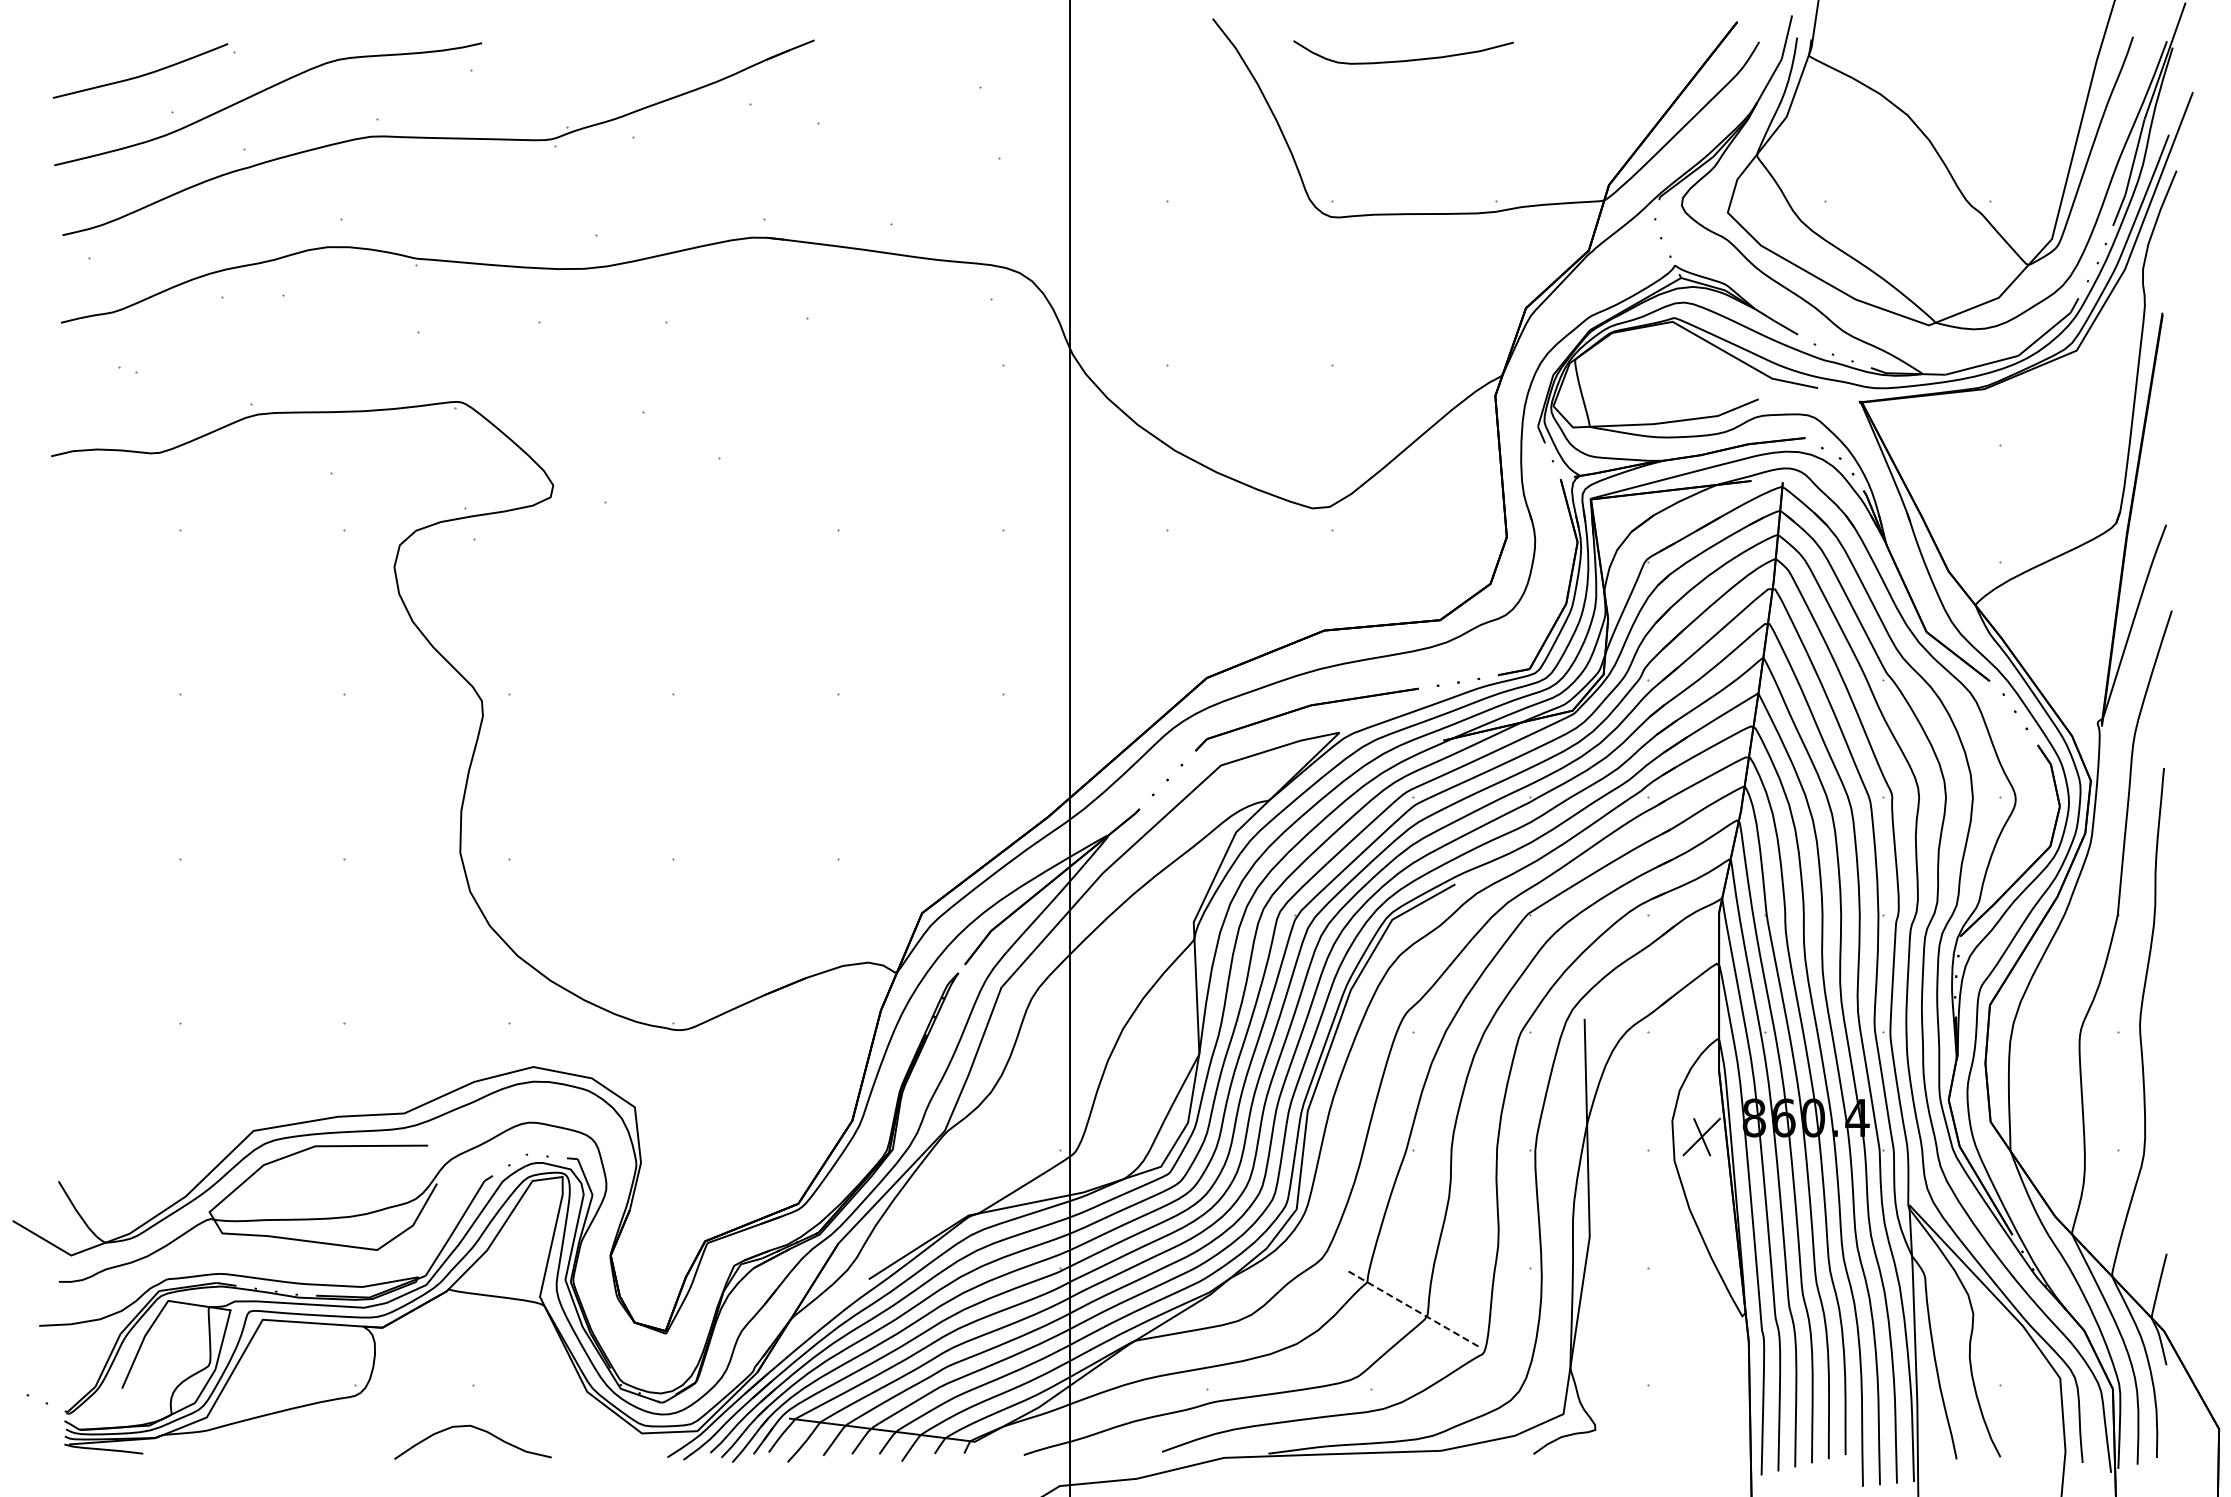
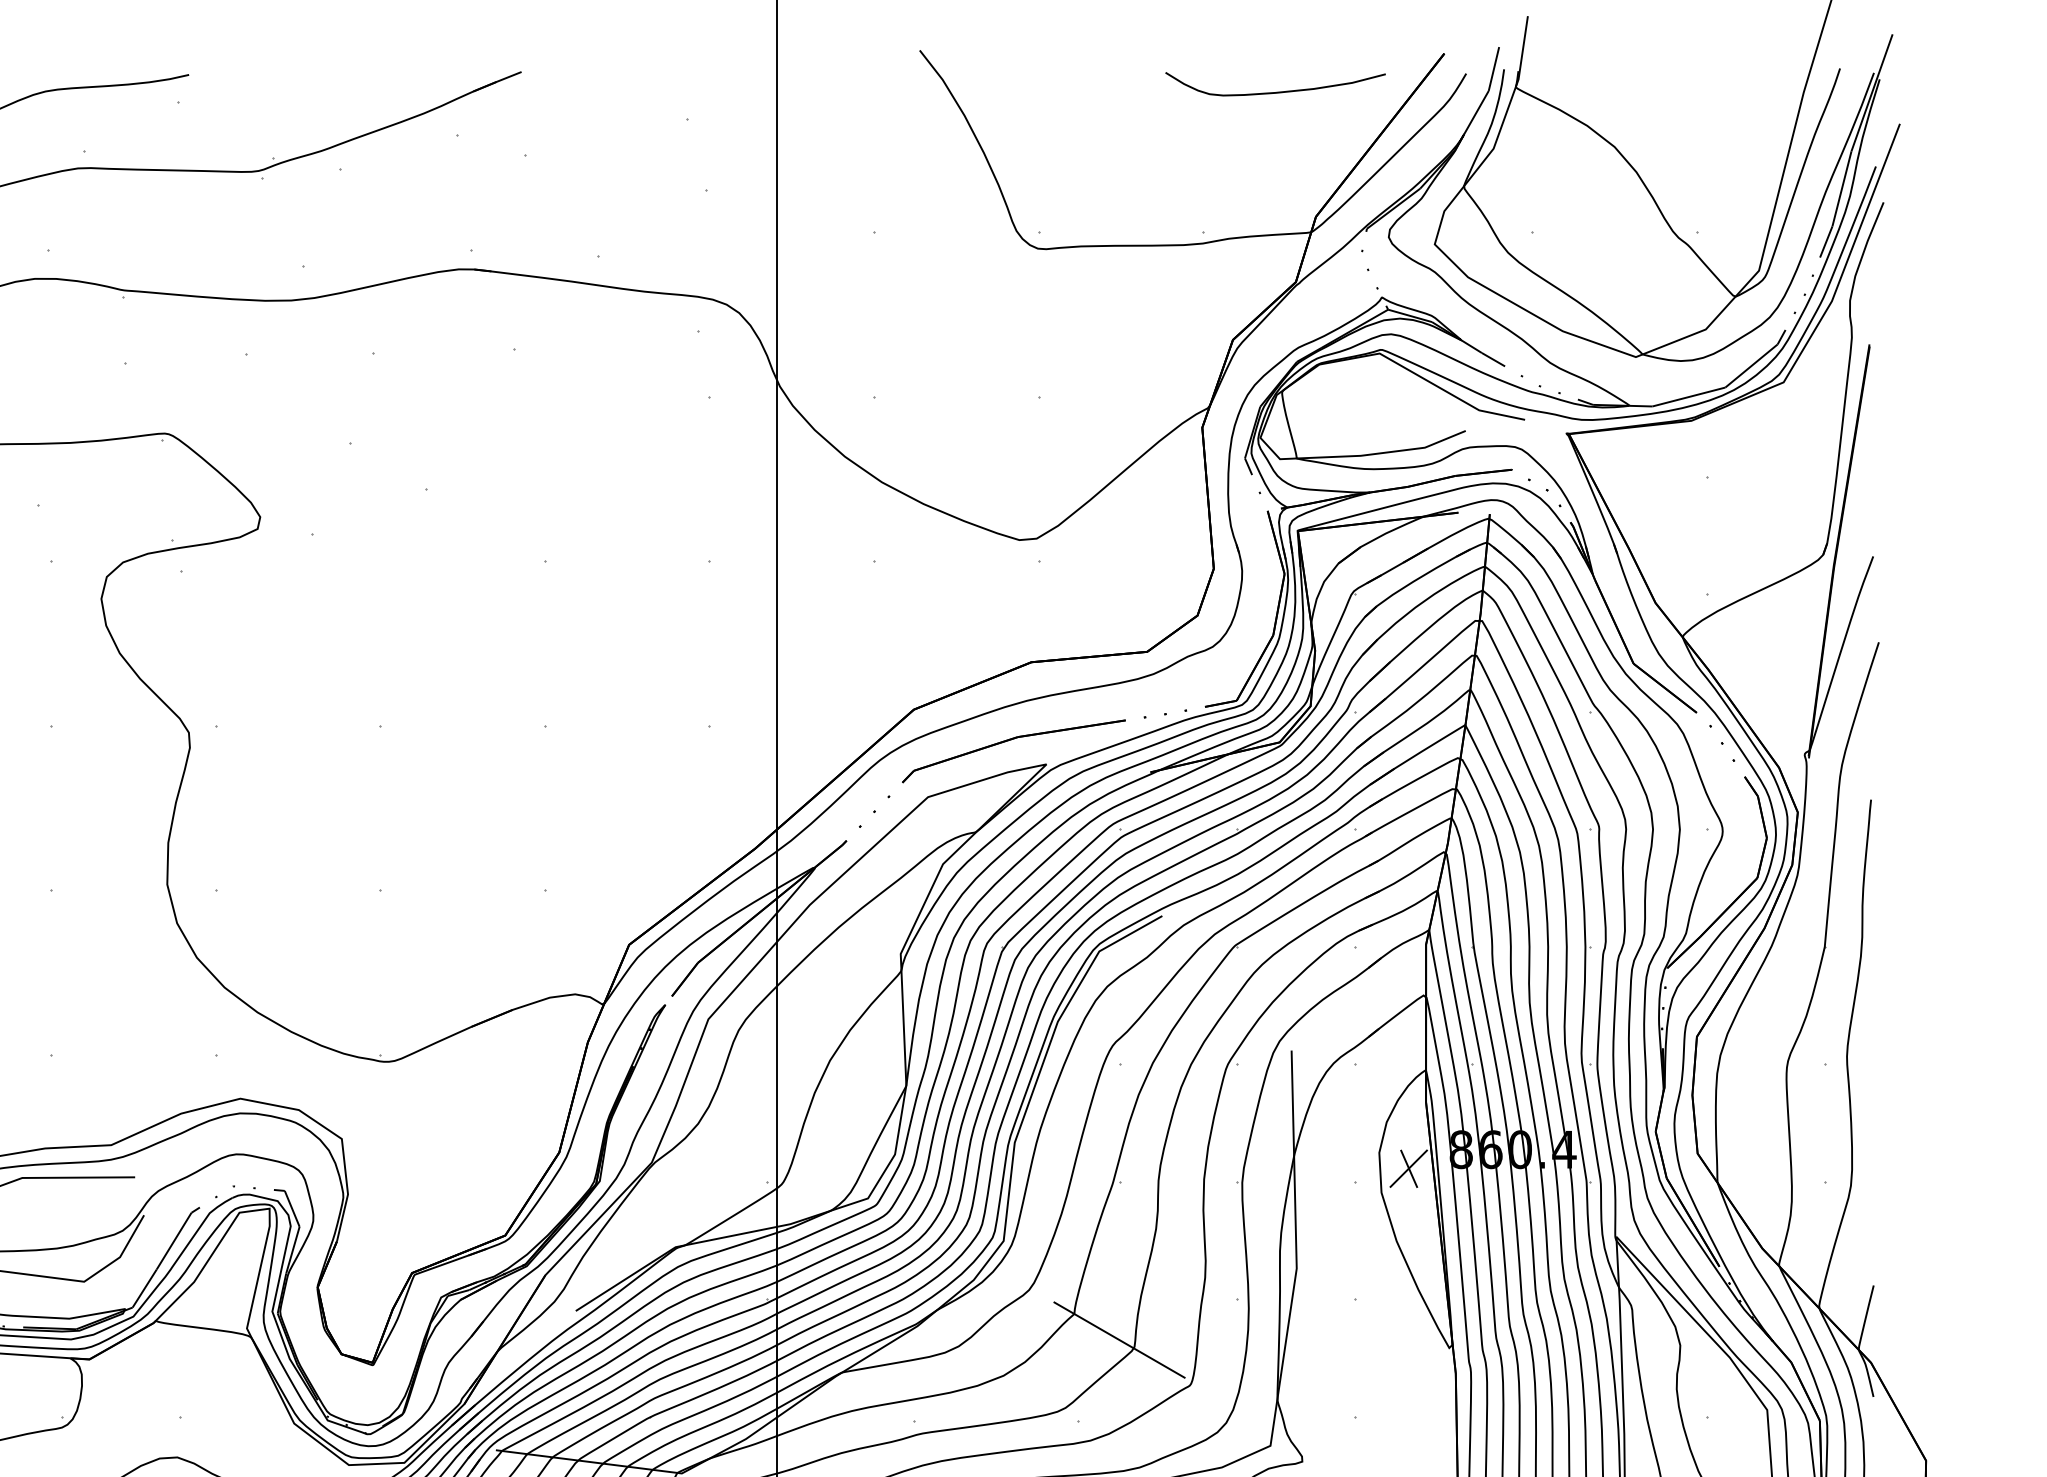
curve: (1403, 60) -> (1275, 92), moved
line: (1412, 1308) -> (1119, 1340), dashed -> solid

